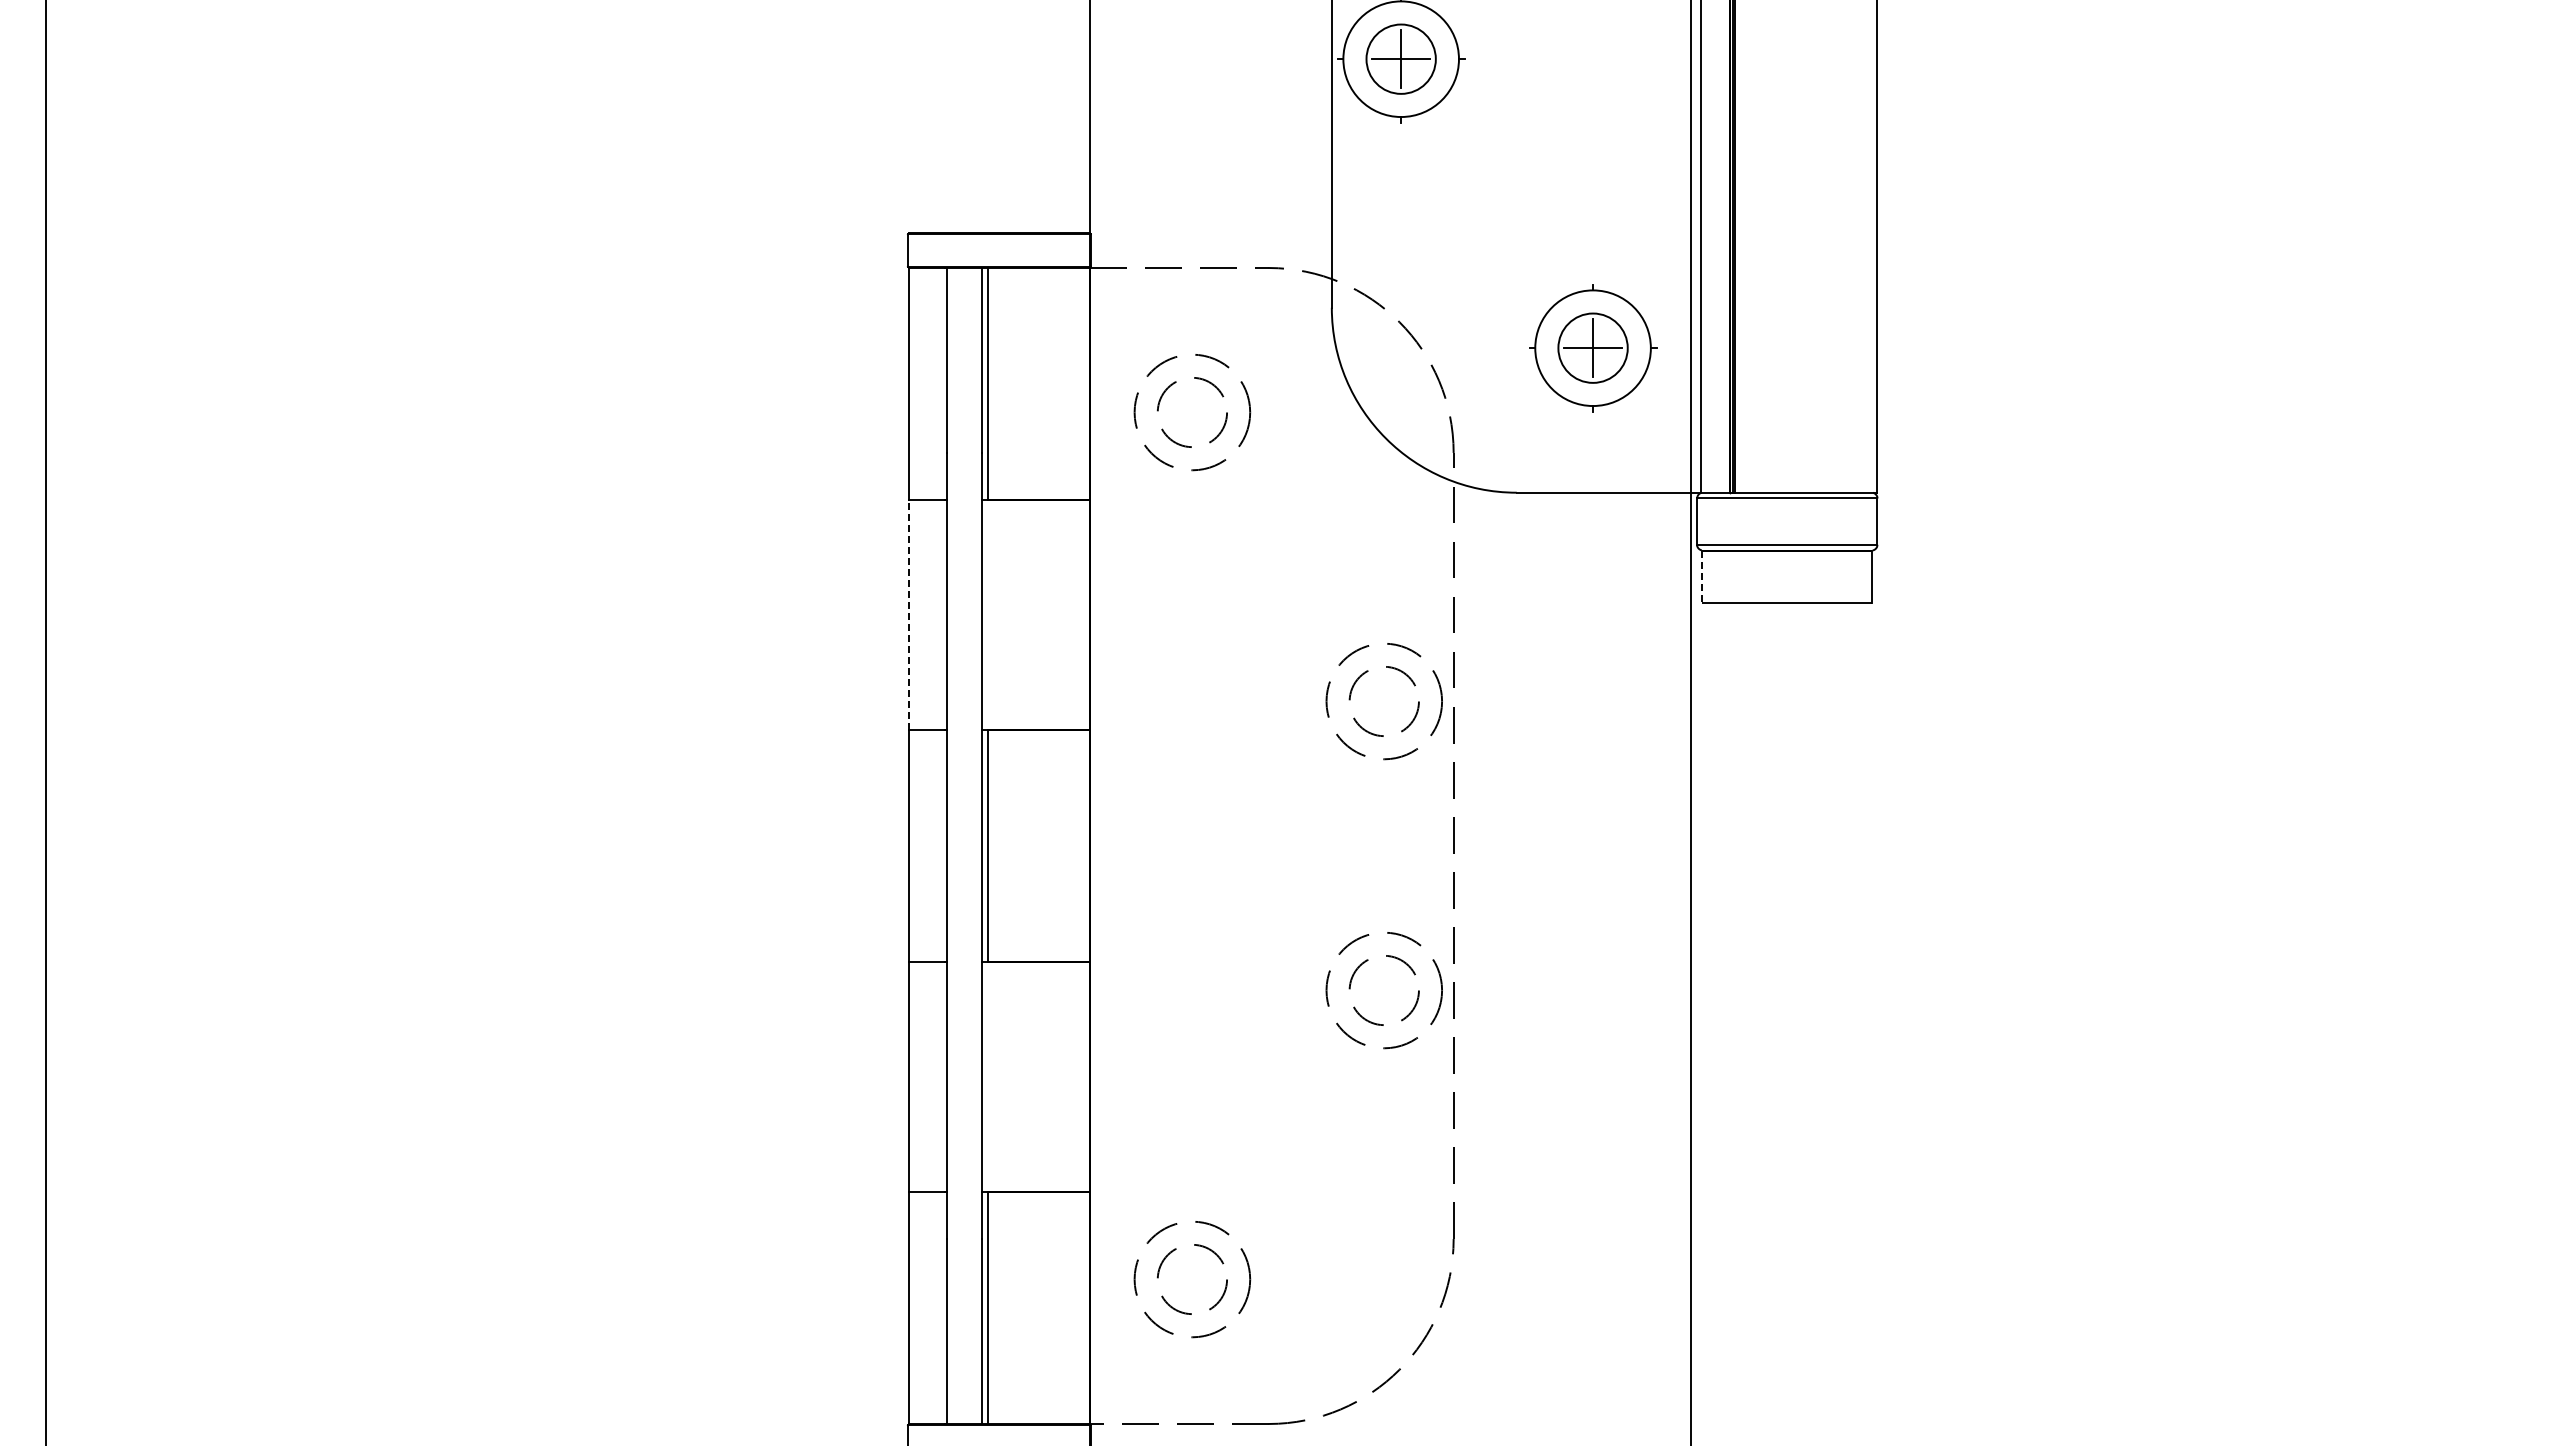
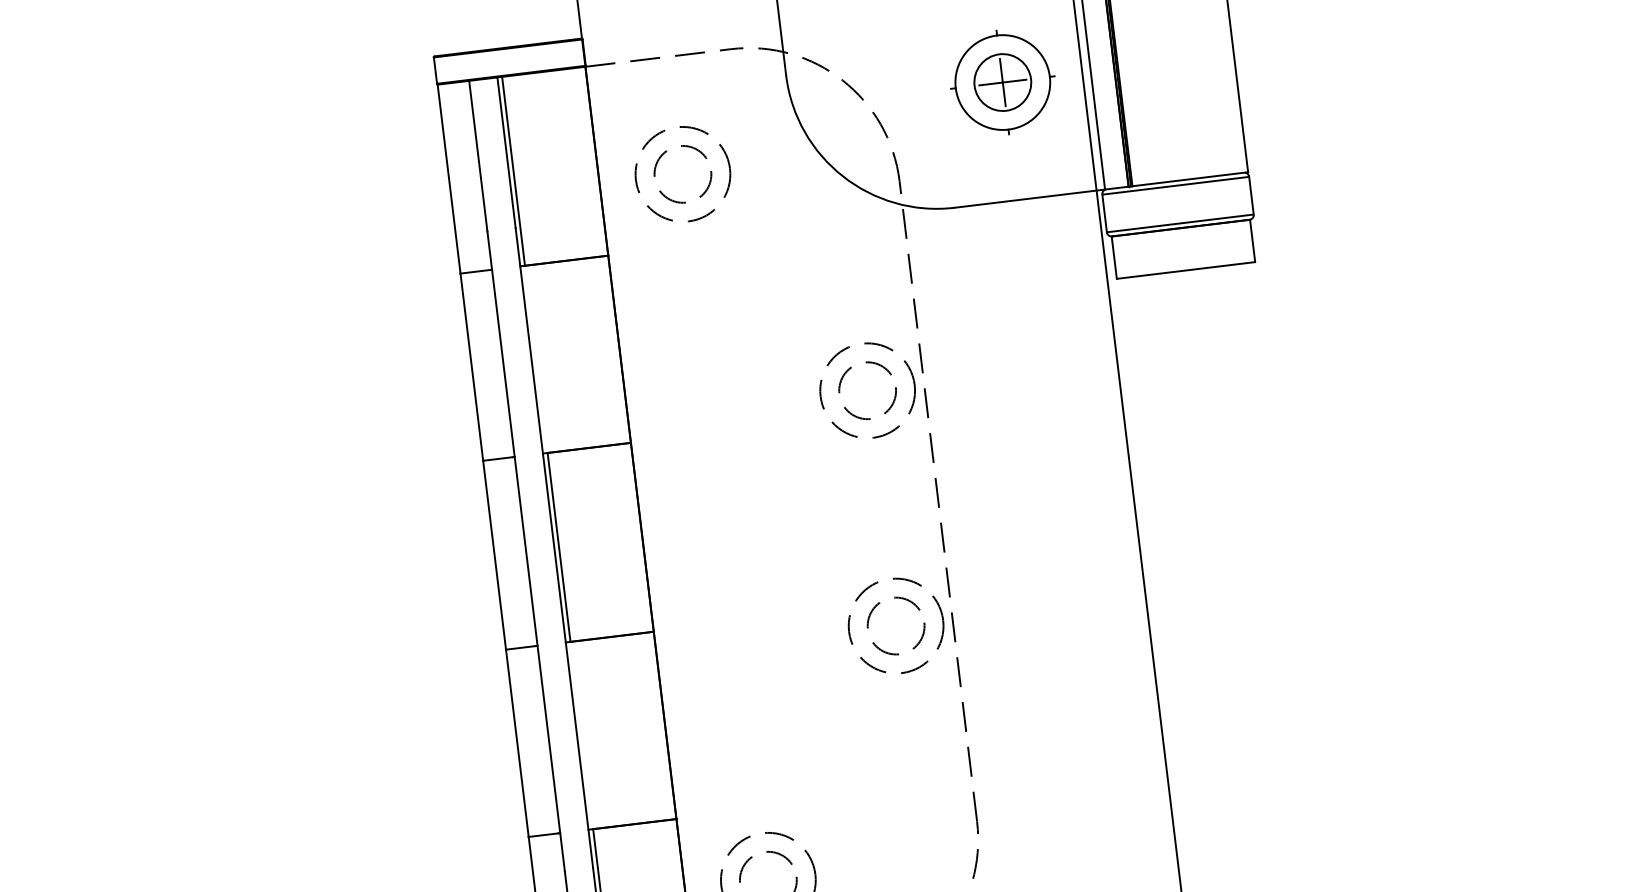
line: (1702, 577) -> (1114, 258), dashed -> solid
line: (908, 614) -> (471, 366), dashed -> solid

